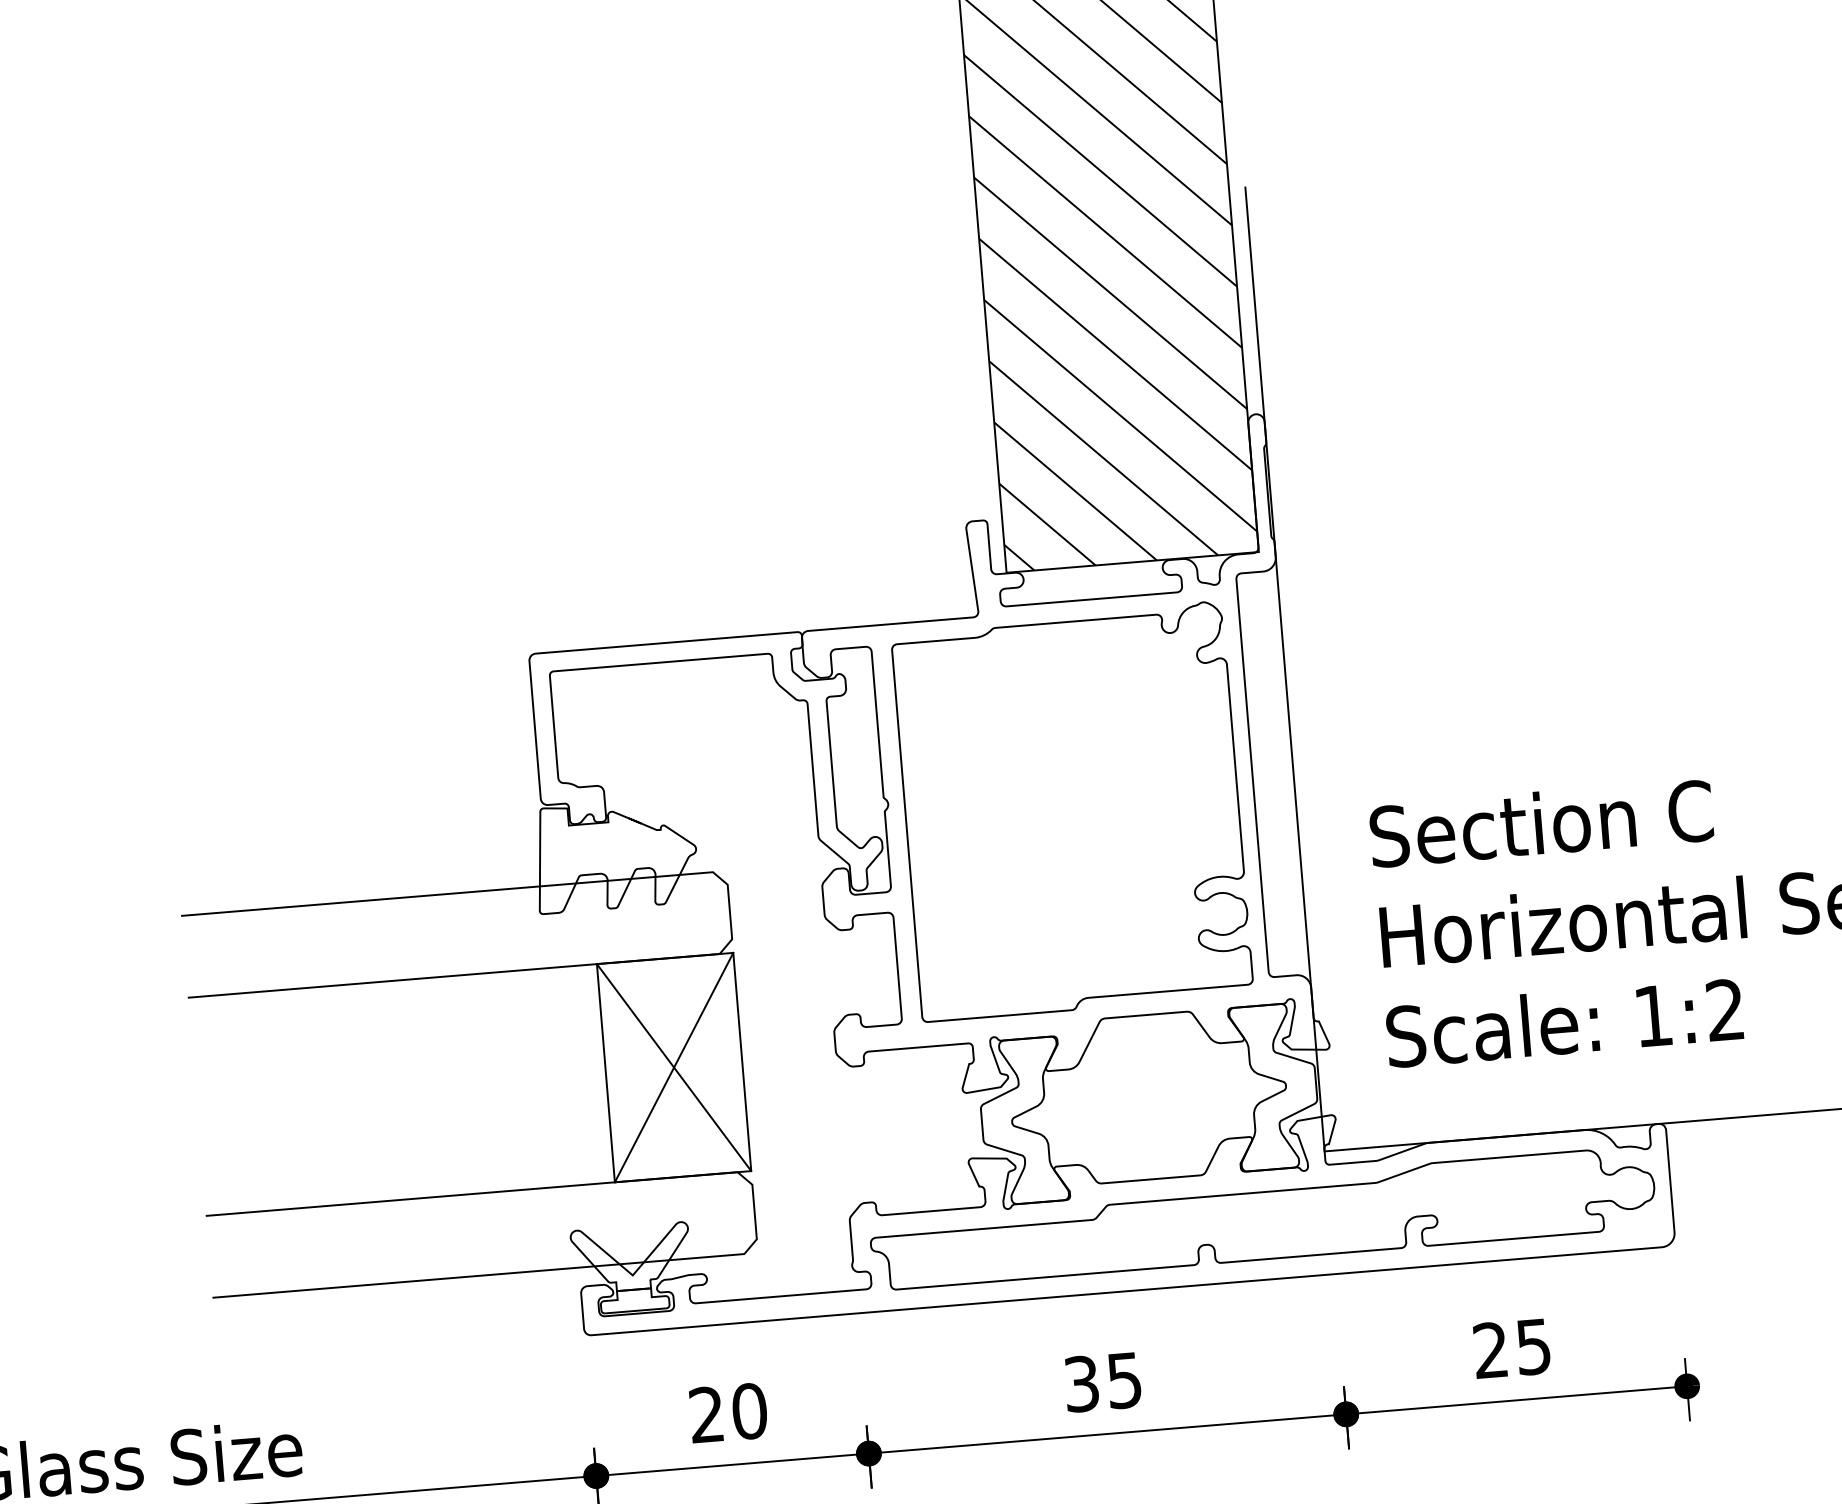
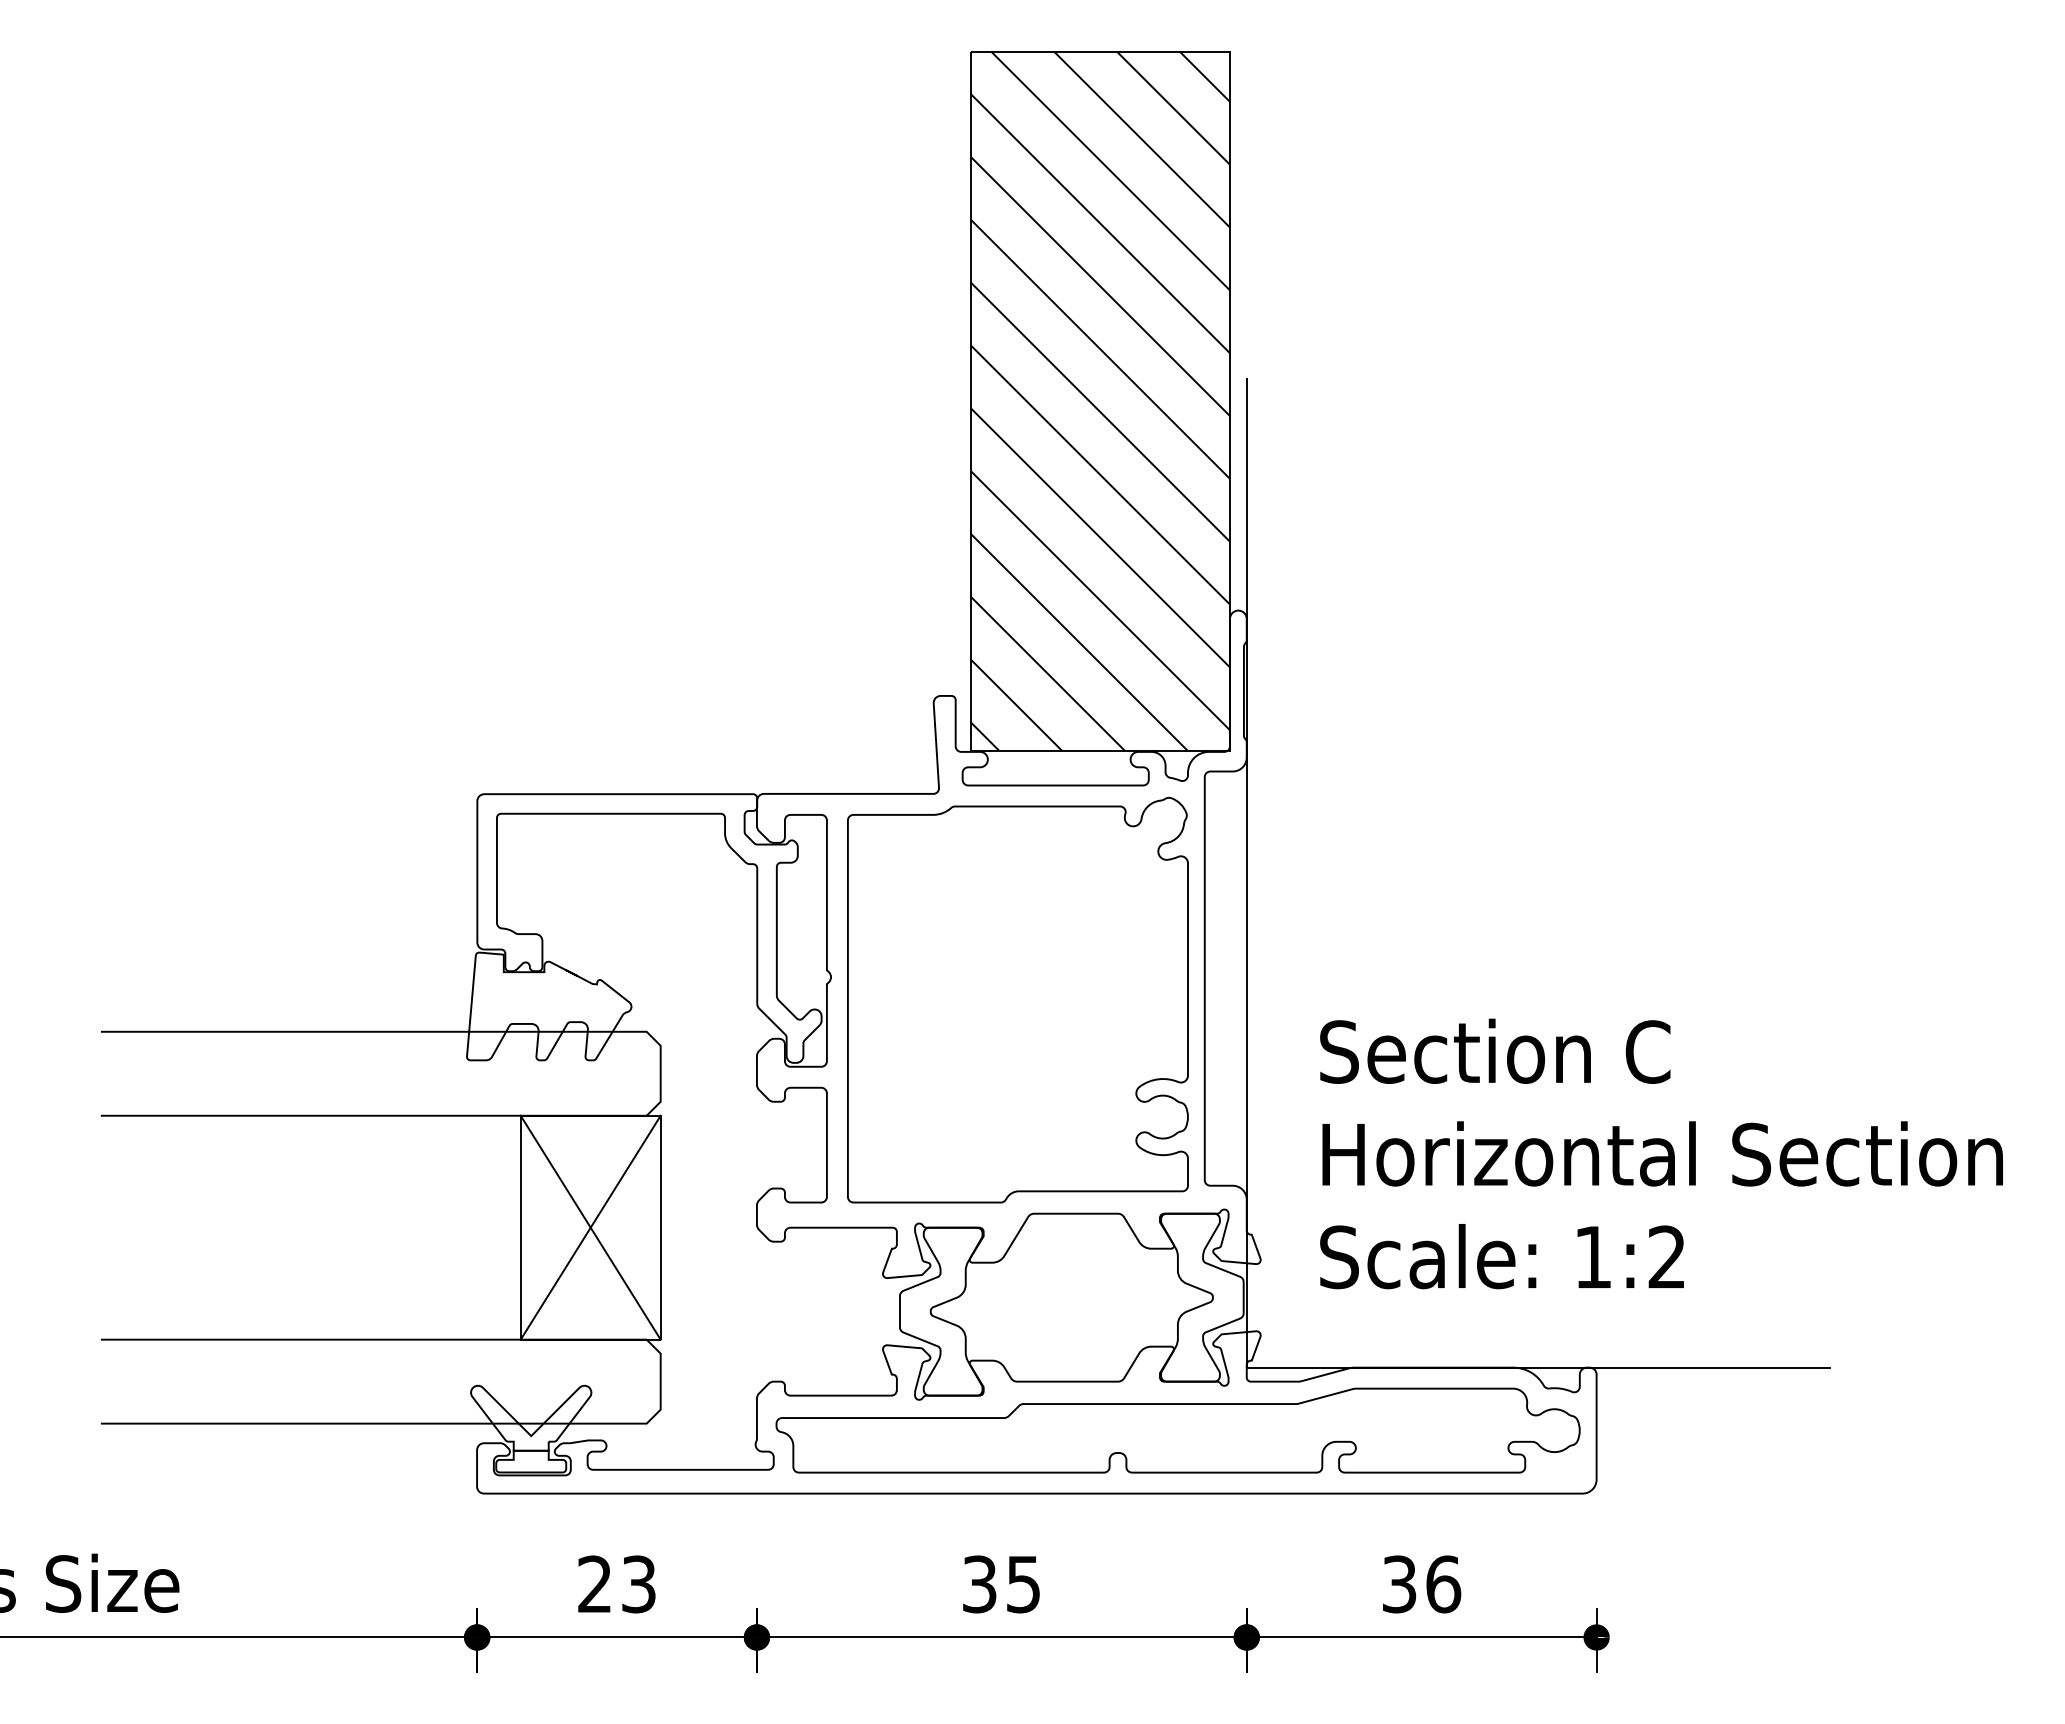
text: (1512, 1348) -> (1421, 1584), 25 -> 36
text: (749, 1411) -> (638, 1584), 20 -> 23

